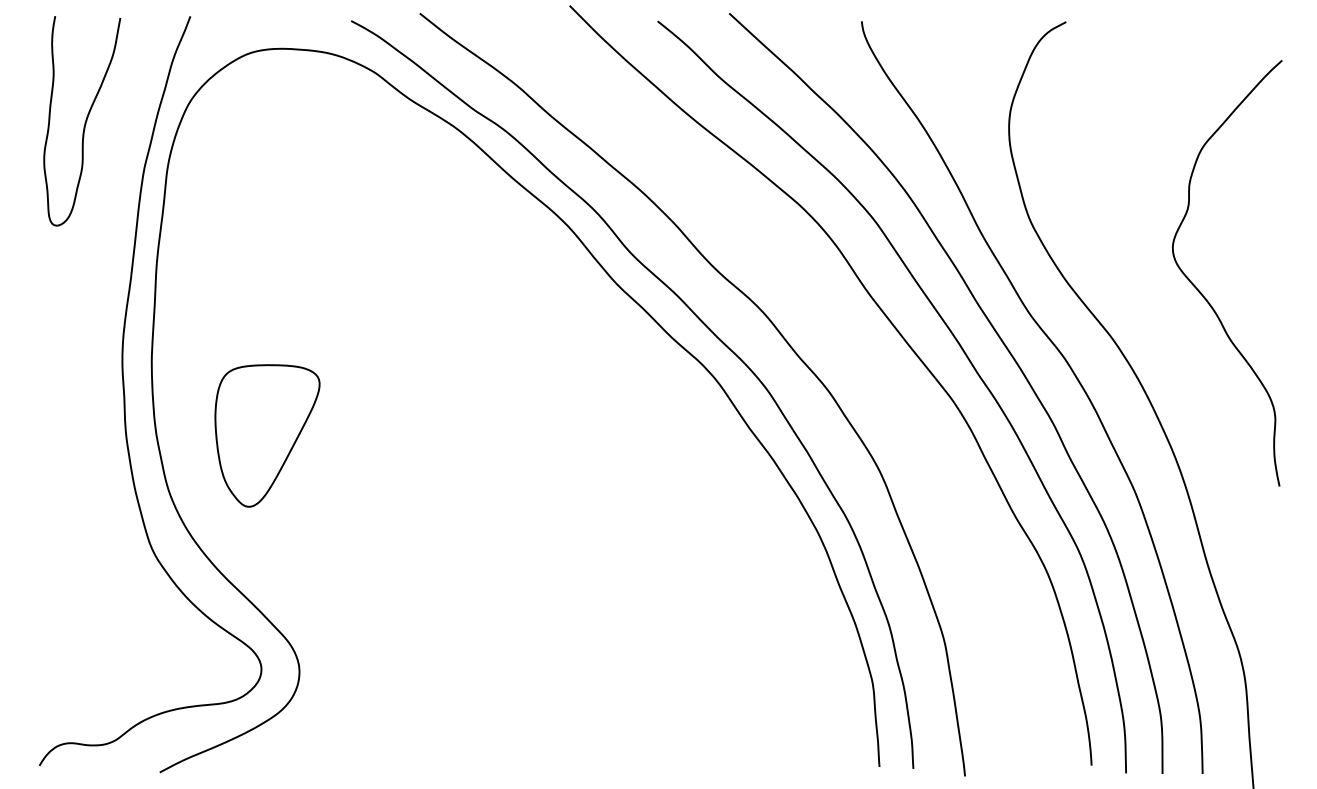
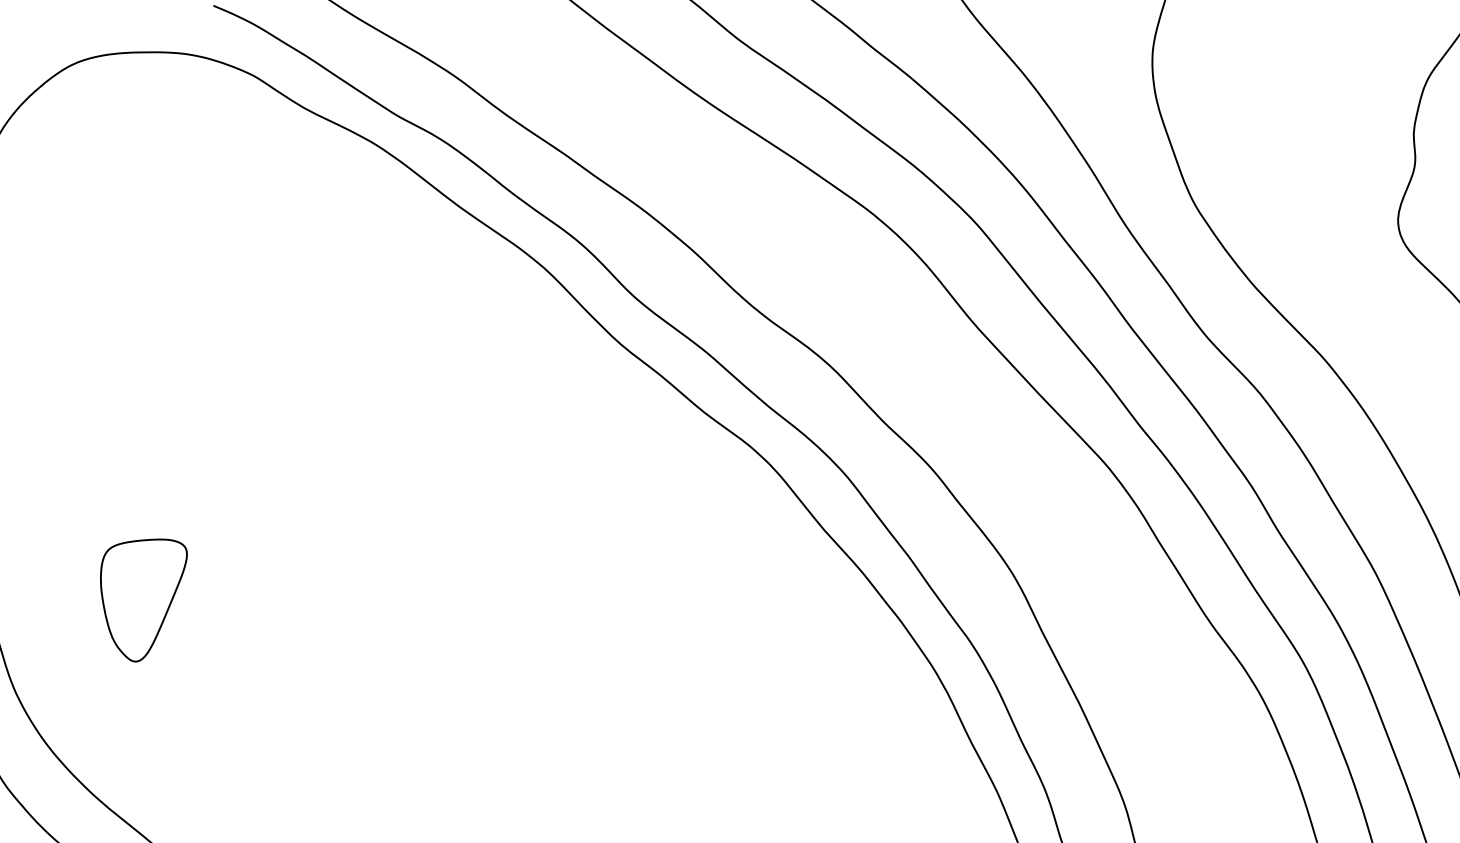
part: (267, 435) -> (146, 599), size x0.6

